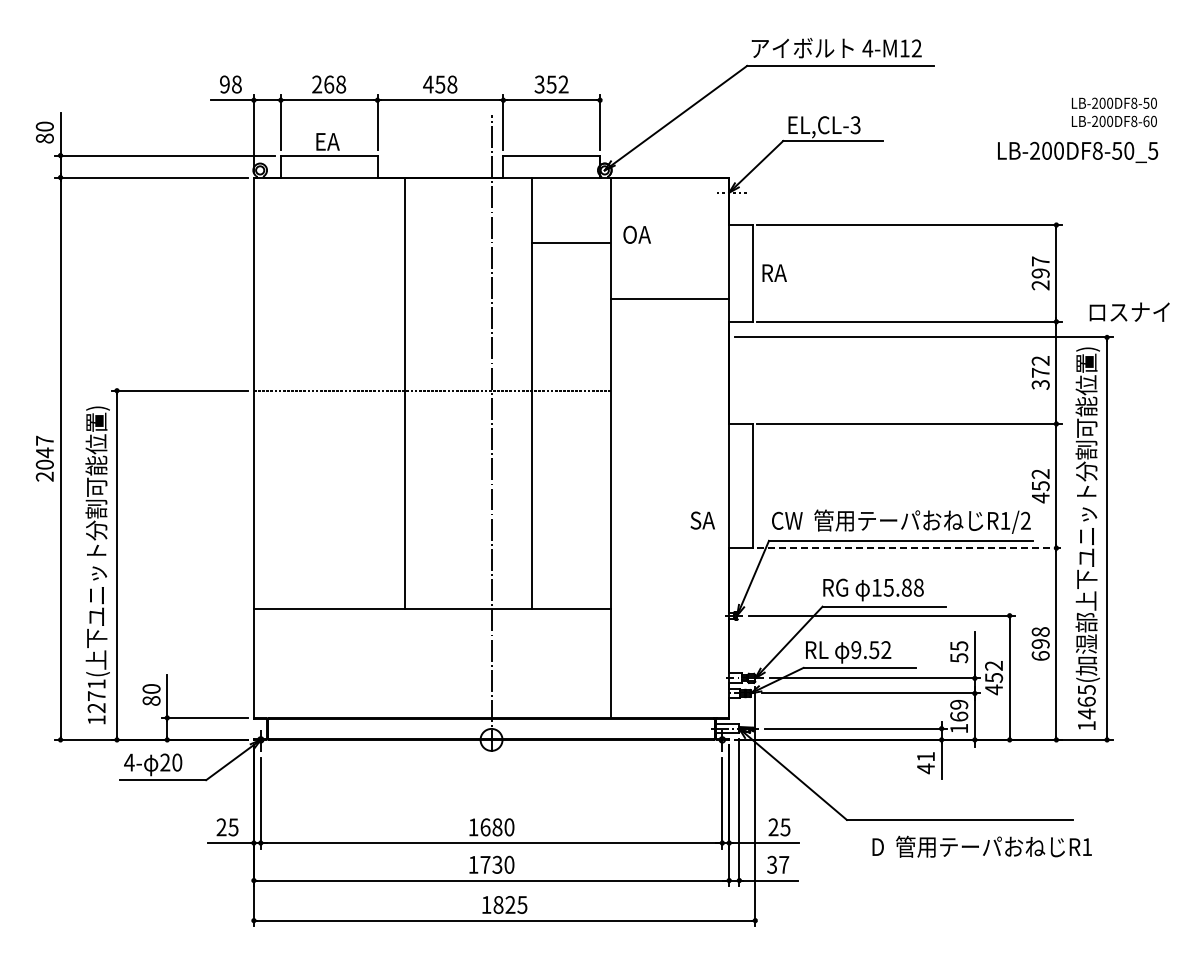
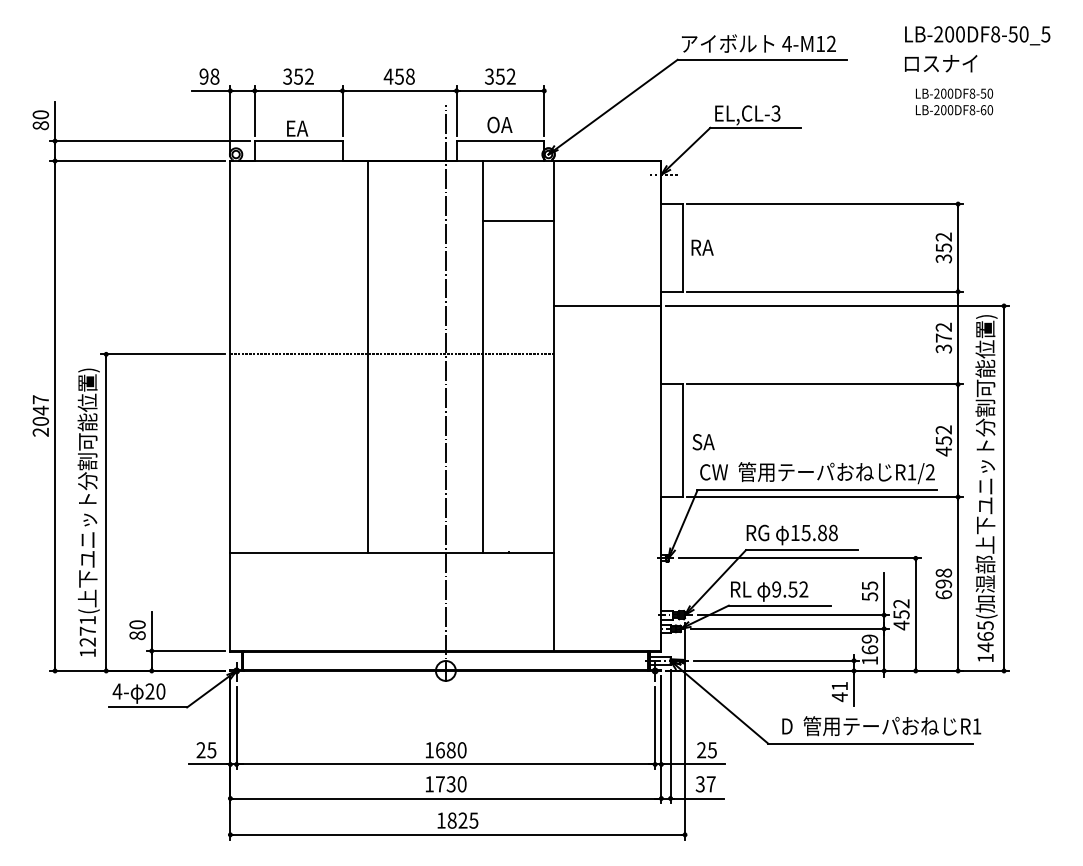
text: (329, 84) -> (298, 76), 268 -> 352
text: (1113, 112) -> (953, 102), moved
text: (1078, 151) -> (978, 34), moved
text: (636, 234) -> (499, 124), moved
text: (1040, 273) -> (943, 248), 297 -> 352
line: (670, 299) -> (608, 306), moved
text: (1129, 311) -> (940, 63), moved
text: (702, 520) -> (703, 442), moved
line: (910, 548) -> (825, 497), dashed -> solid
text: (981, 846) -> (881, 725), moved

